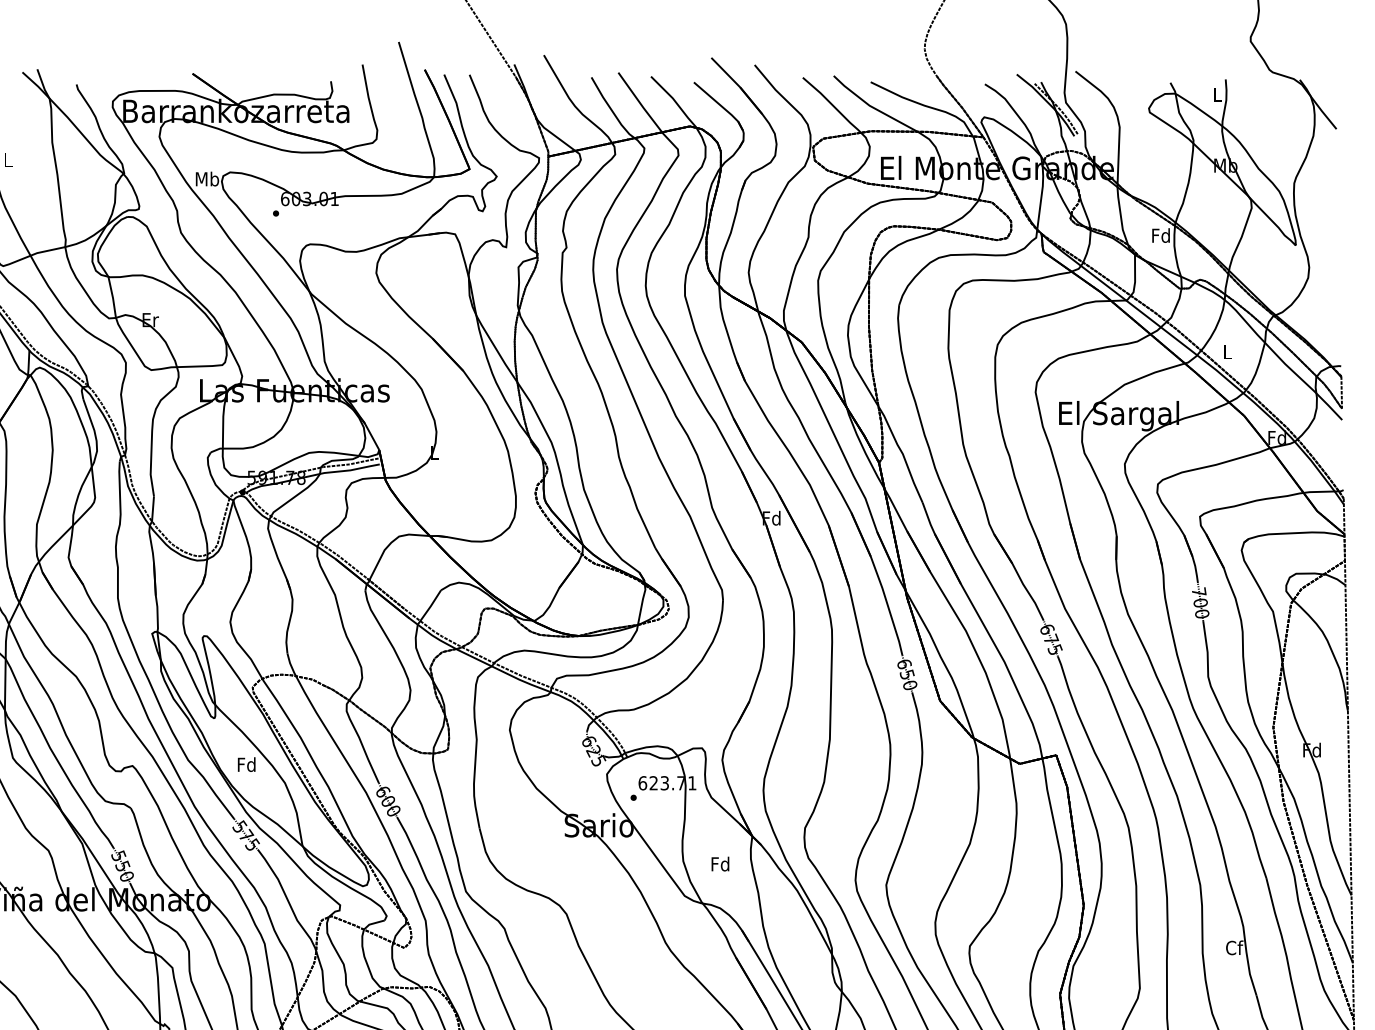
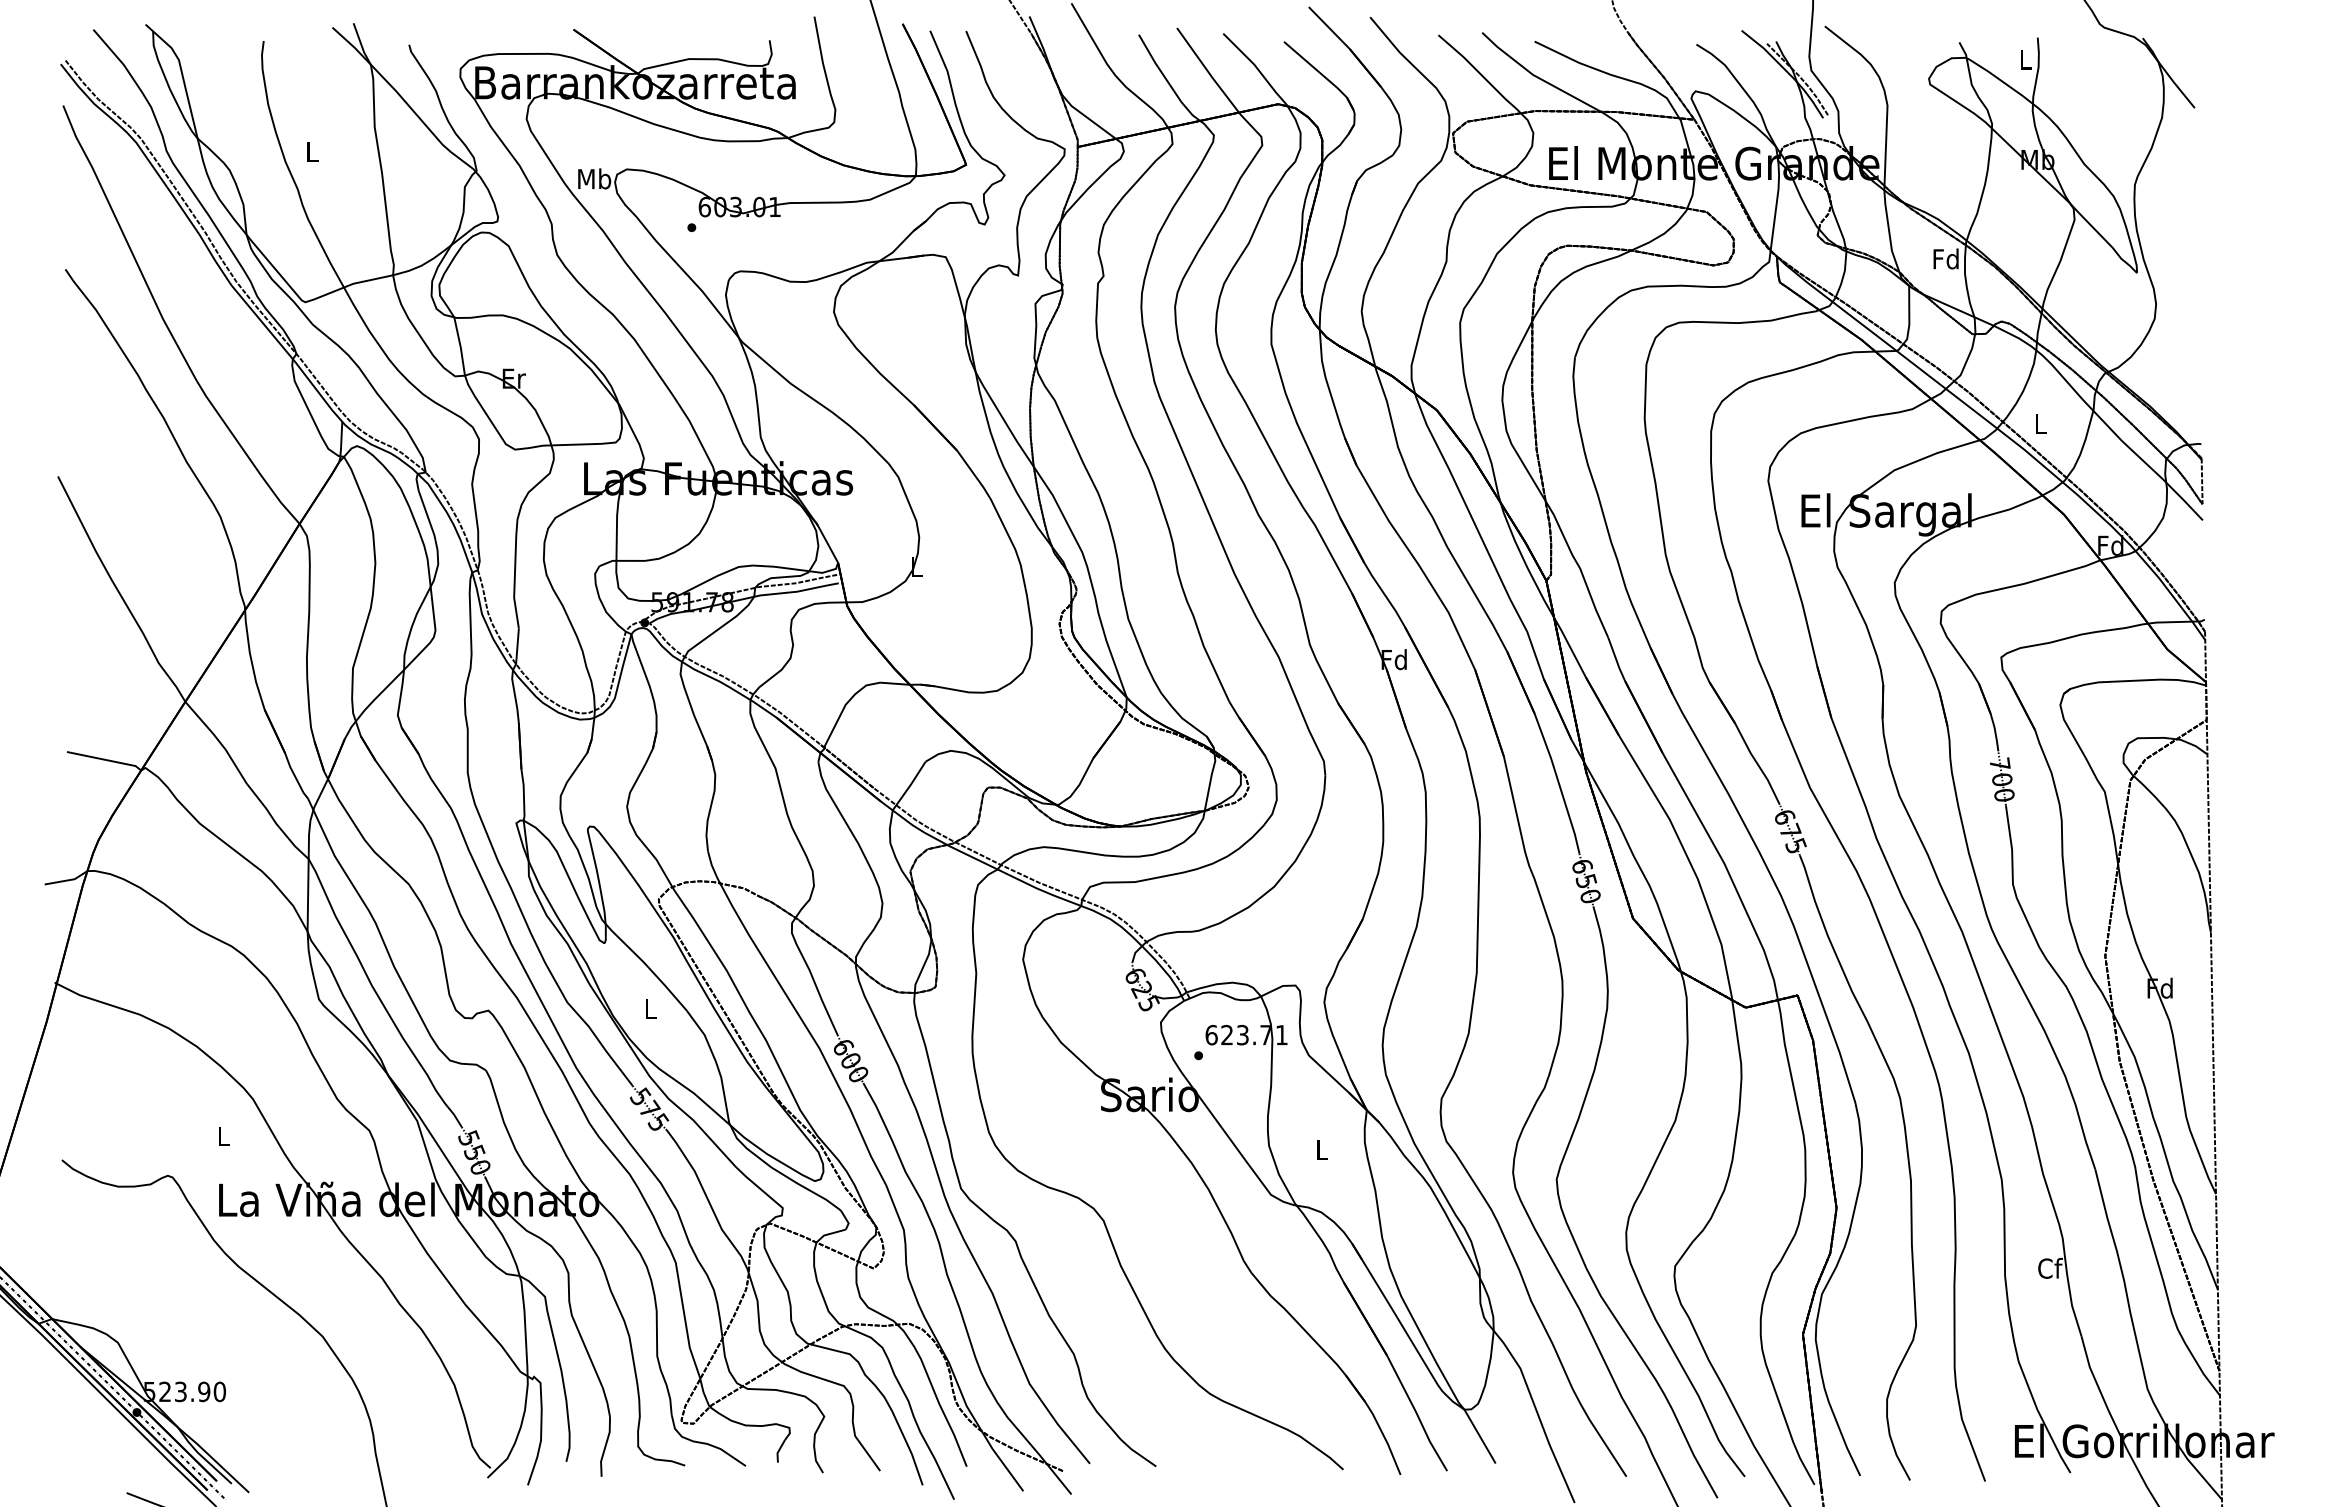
text: (246, 764) -> (649, 1008), Fd -> L
text: (720, 863) -> (1321, 1149), Fd -> L

